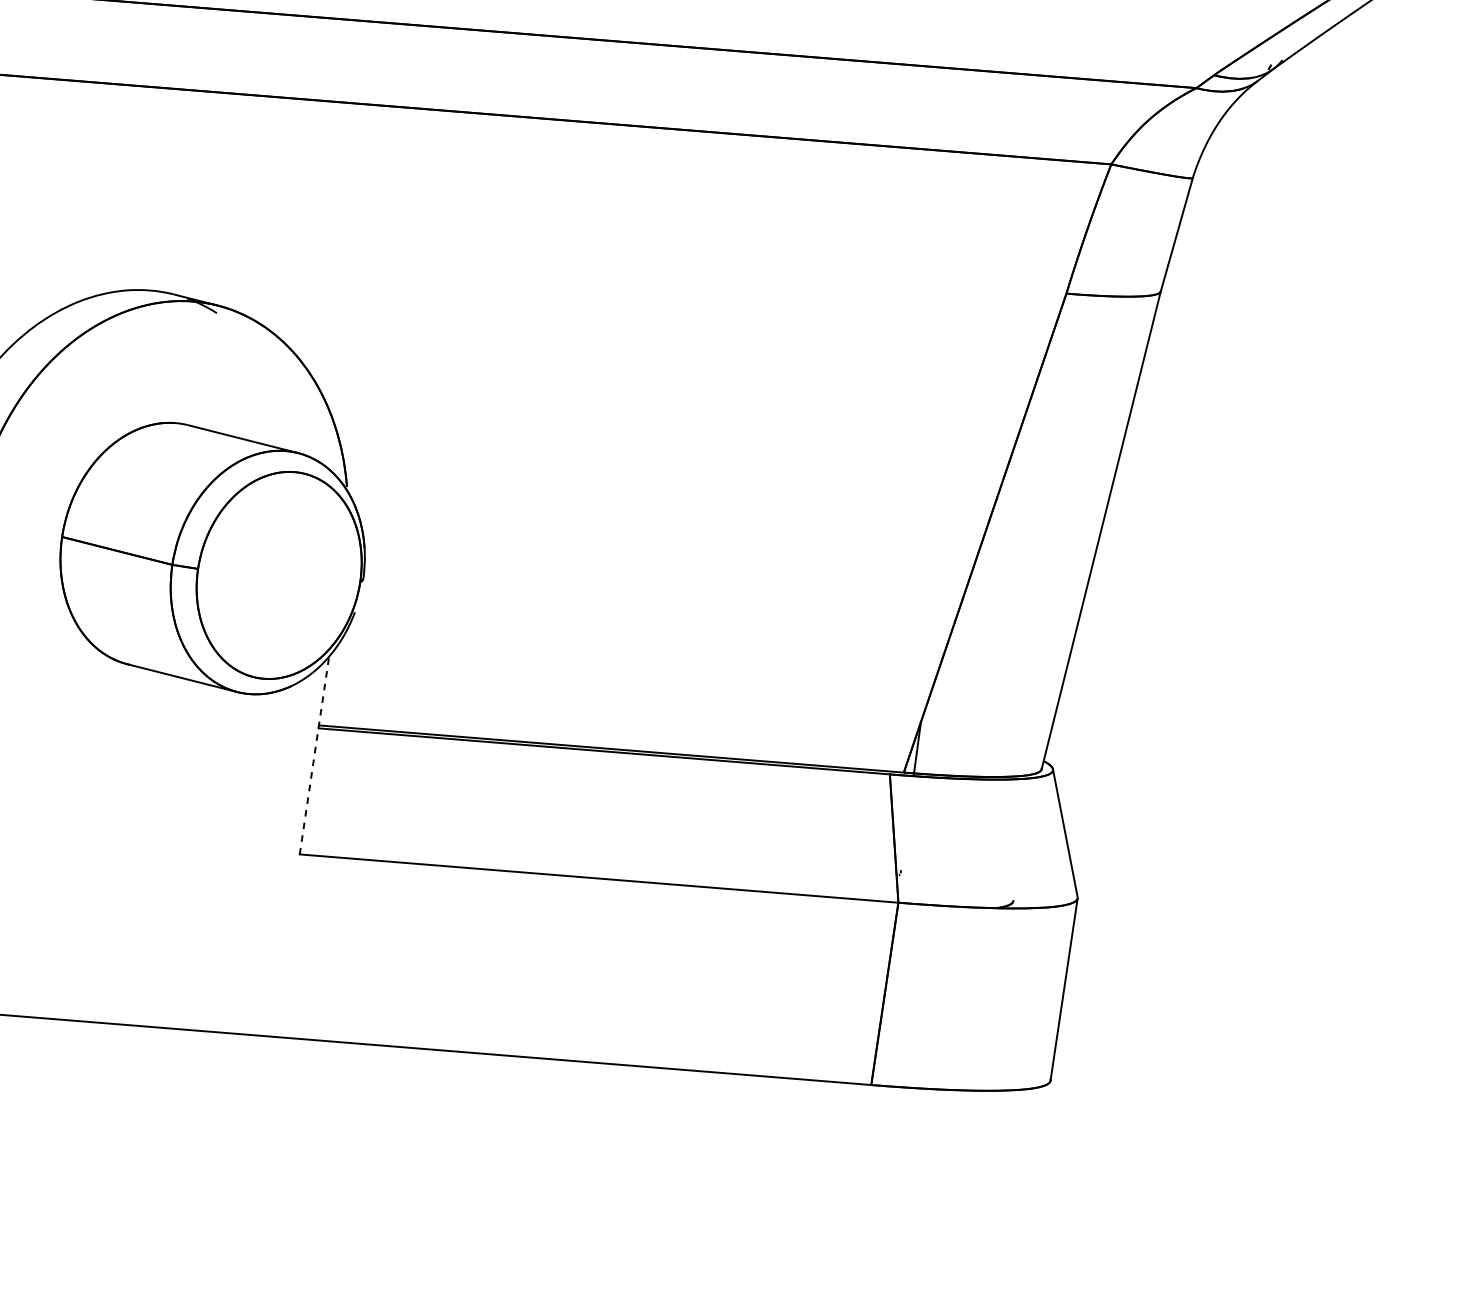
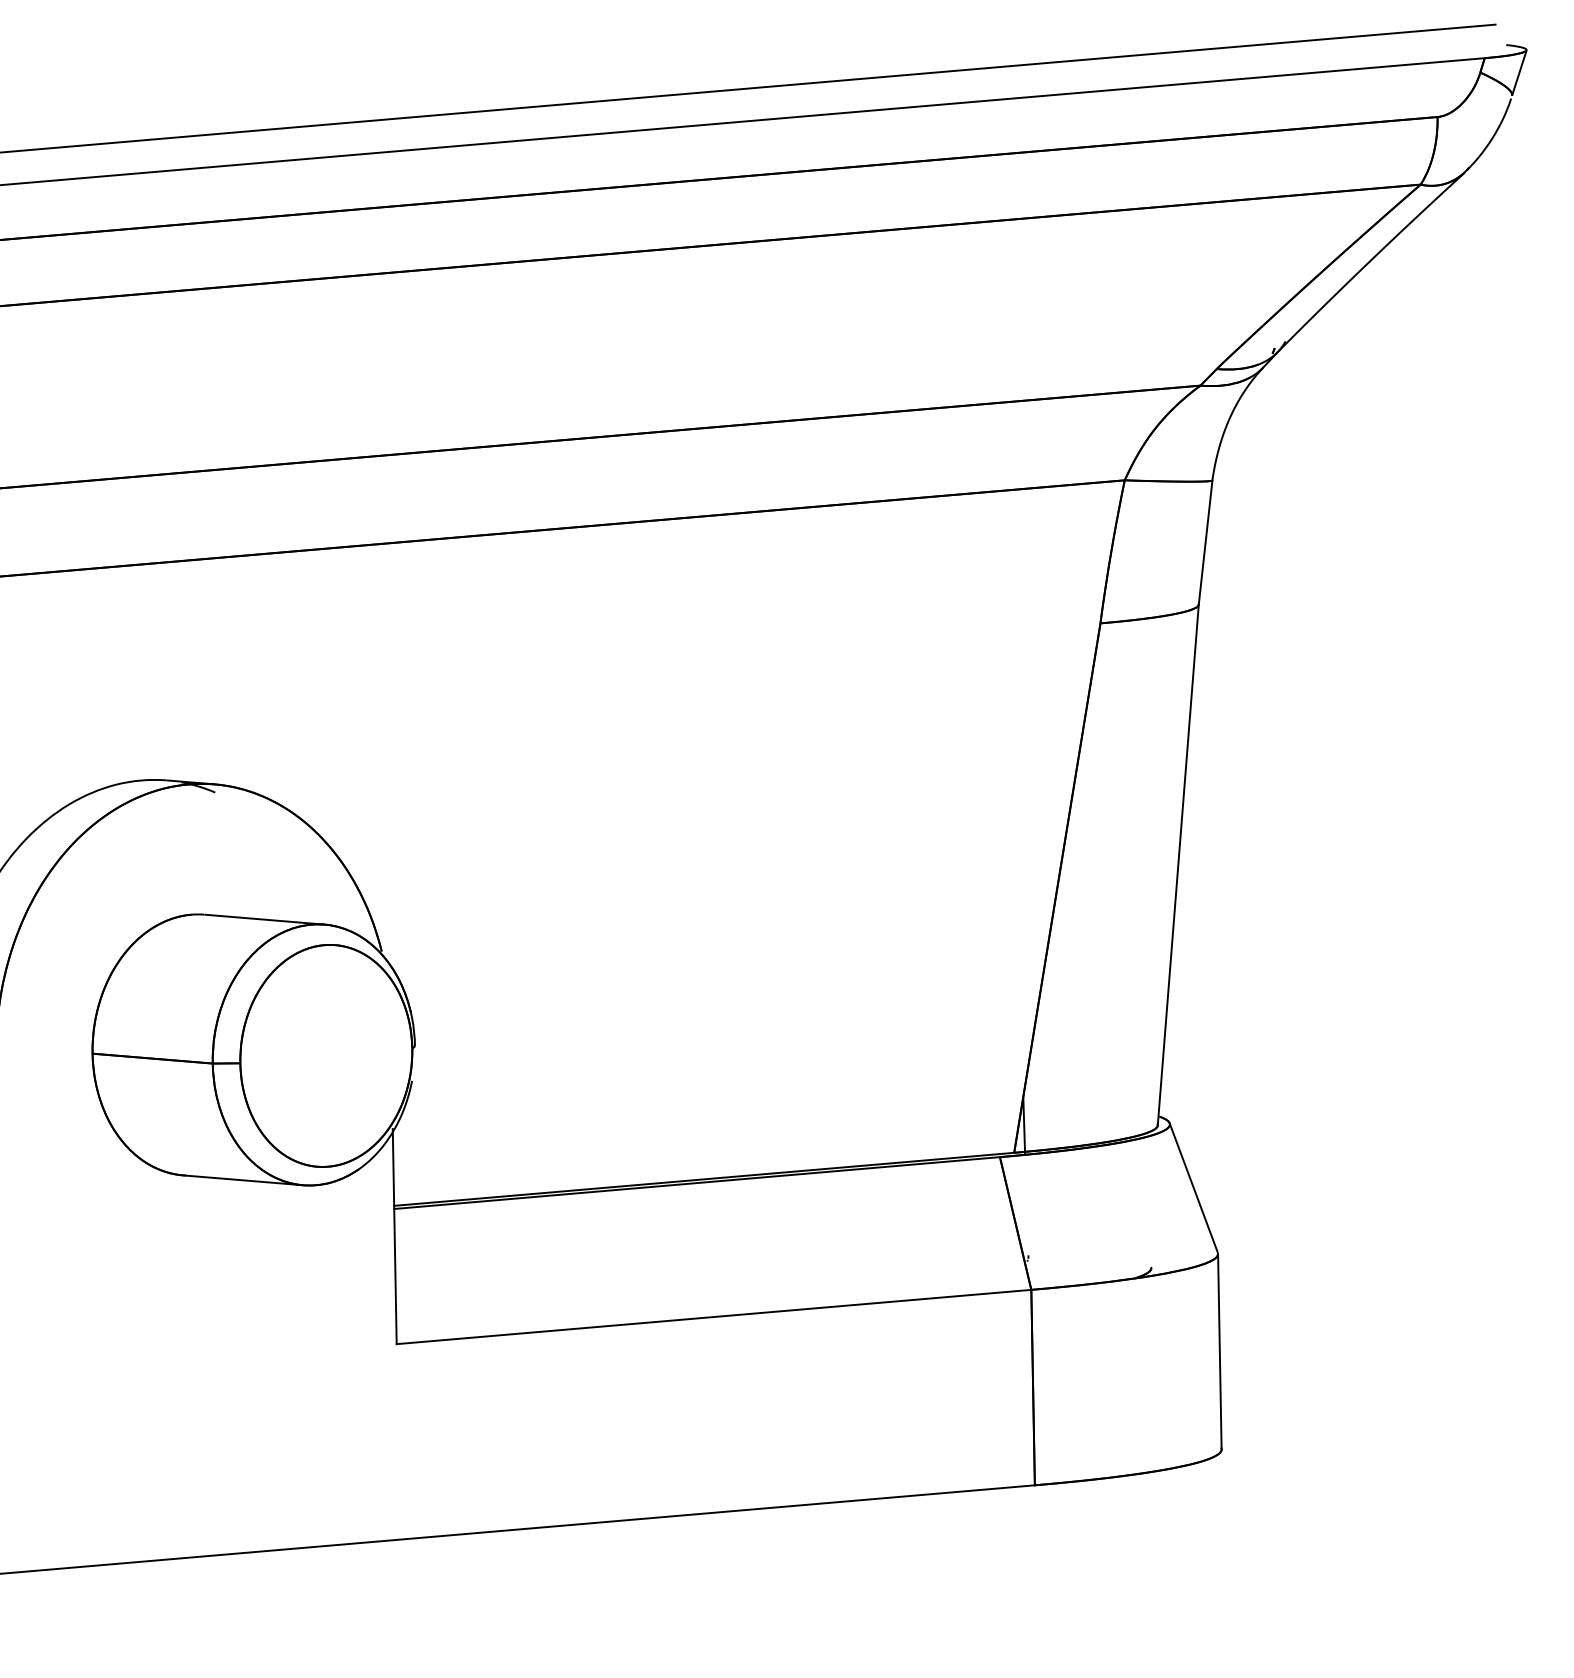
line: (314, 753) -> (394, 1236), dashed -> solid

